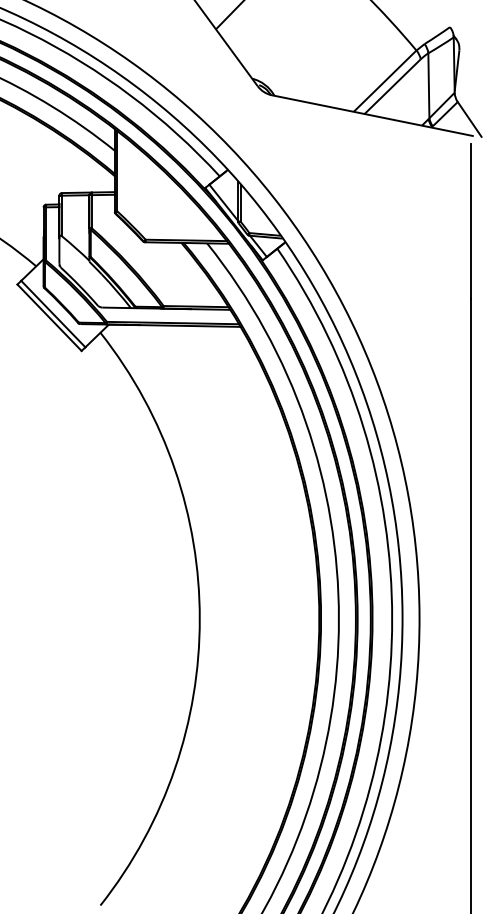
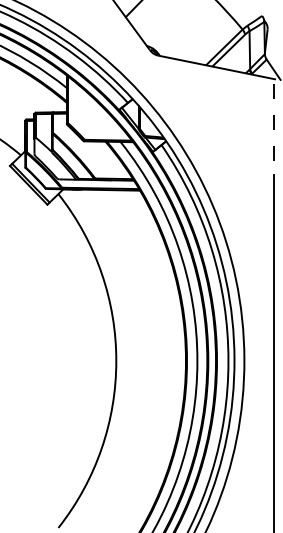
line: (471, 221) -> (274, 129), solid -> dashed

